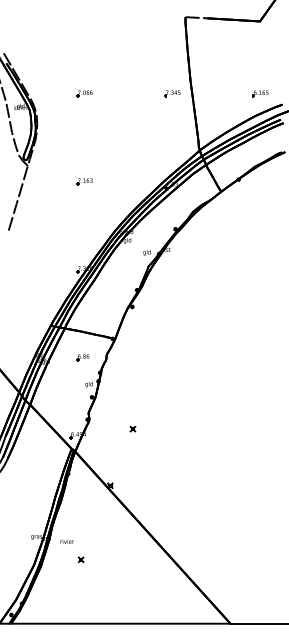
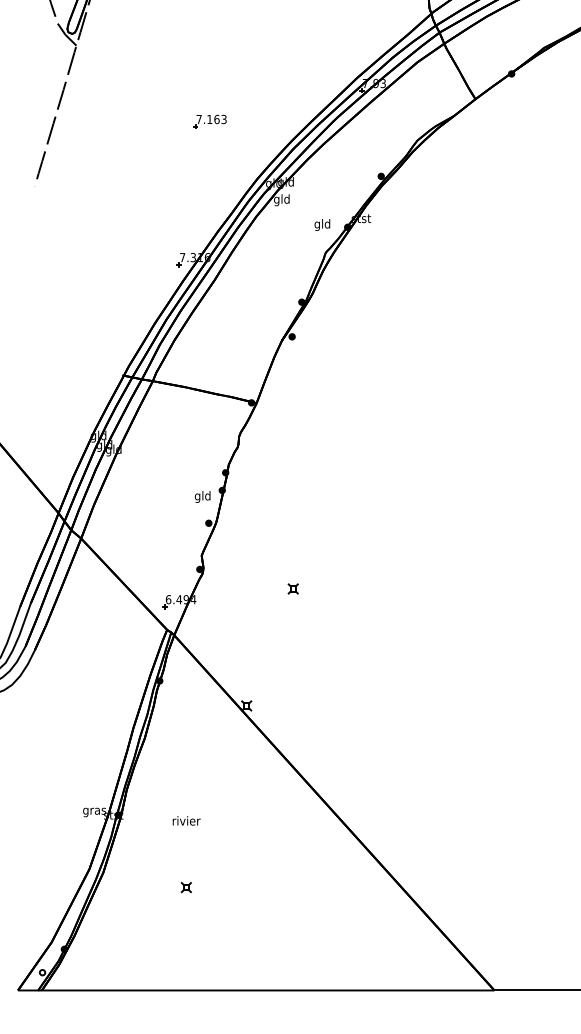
part: (84, 181) -> (209, 121), moved
part: (82, 357) -> (189, 441), removed
text: (66, 541) -> (185, 820), moved
part: (80, 559) -> (185, 886), moved

